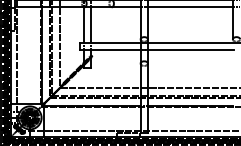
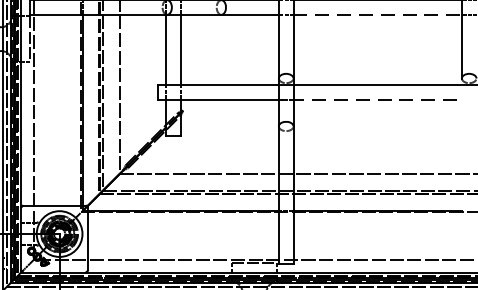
line: (190, 7) -> (377, 15), solid -> dashed
line: (190, 50) -> (377, 100), solid -> dashed

